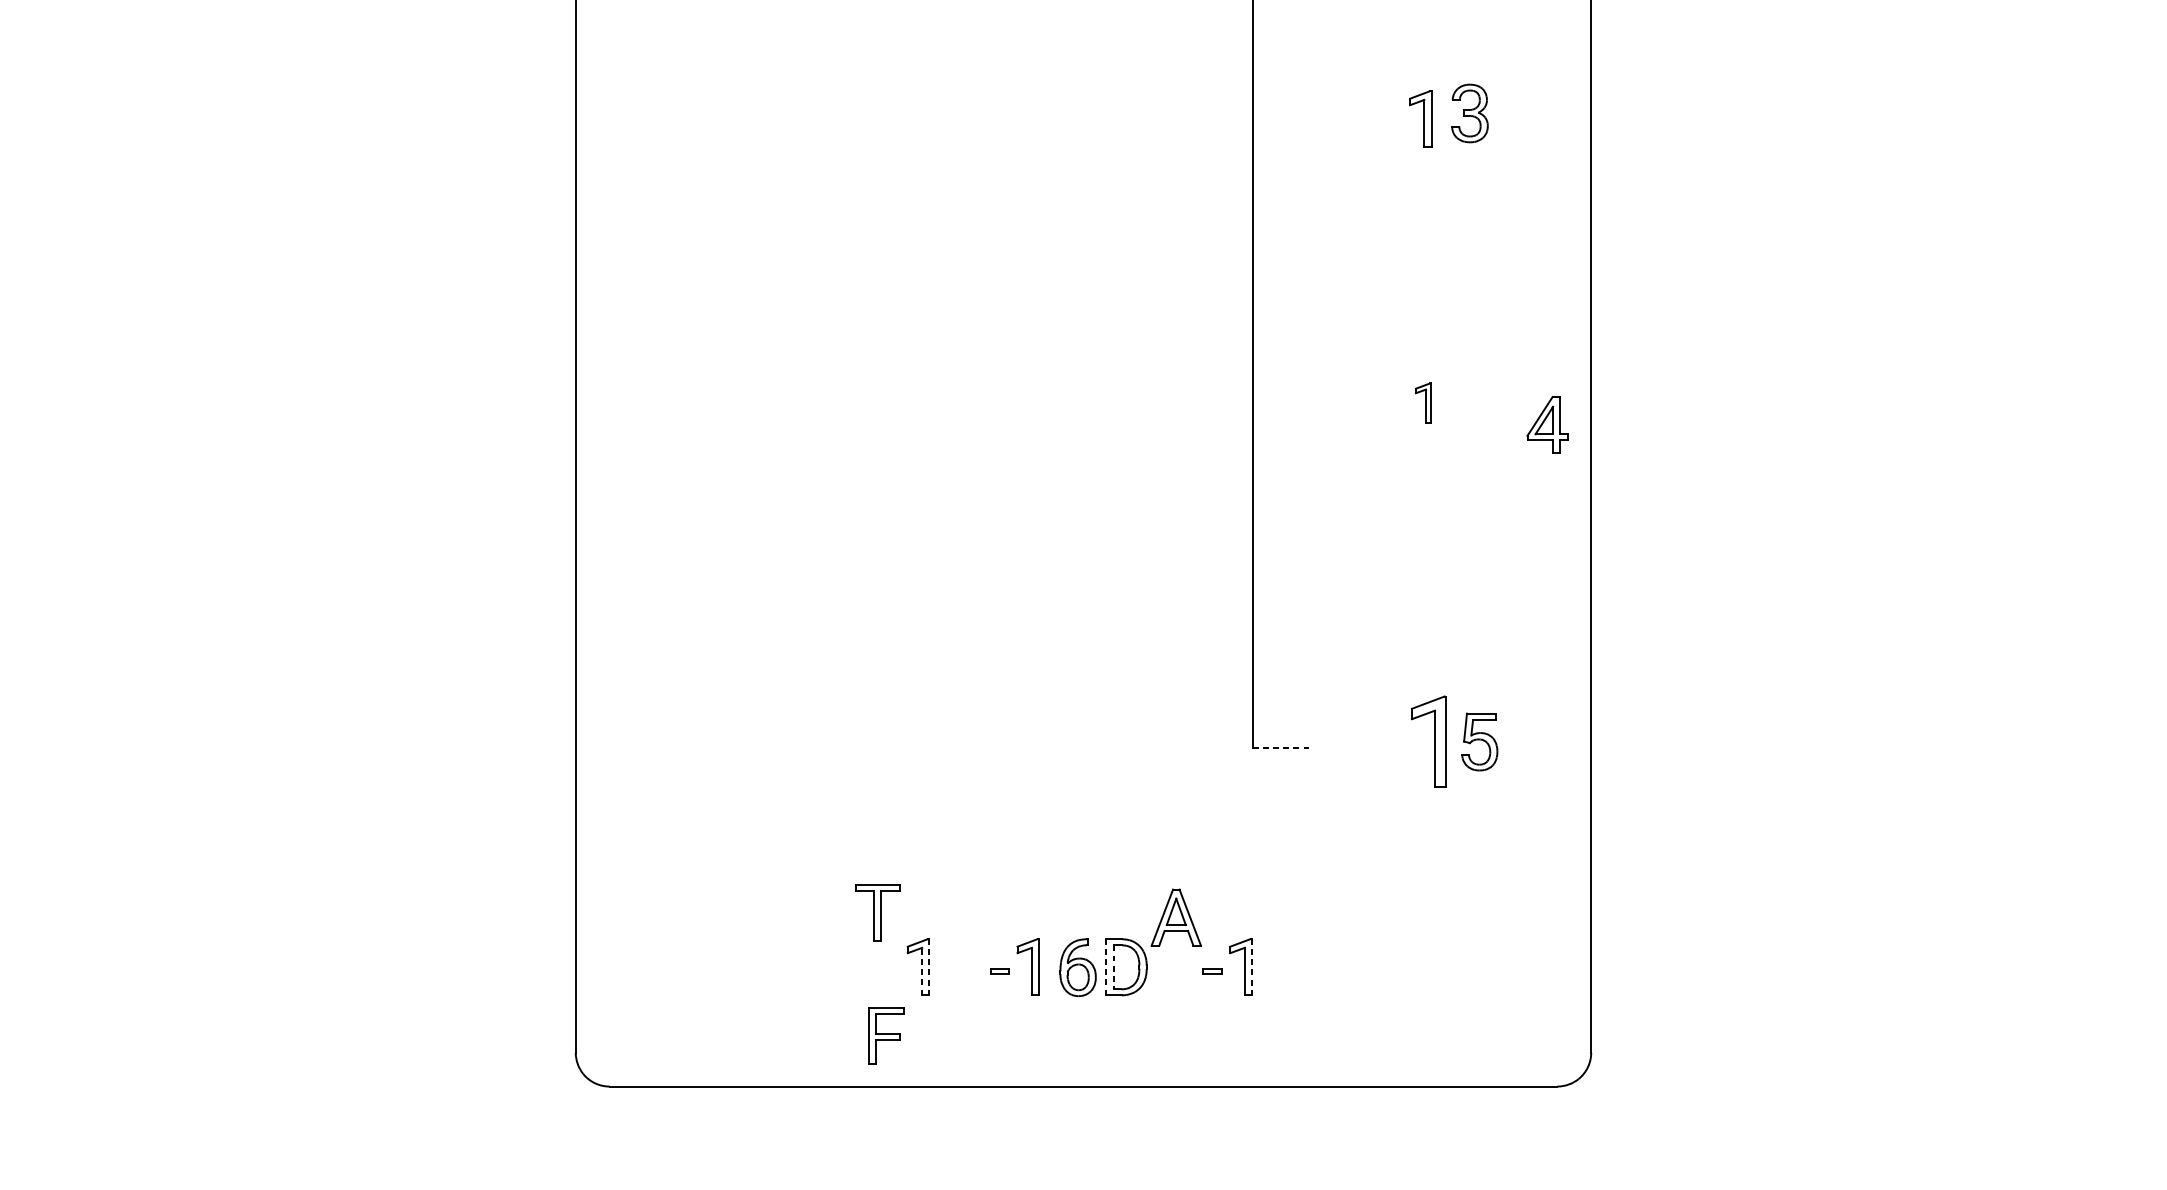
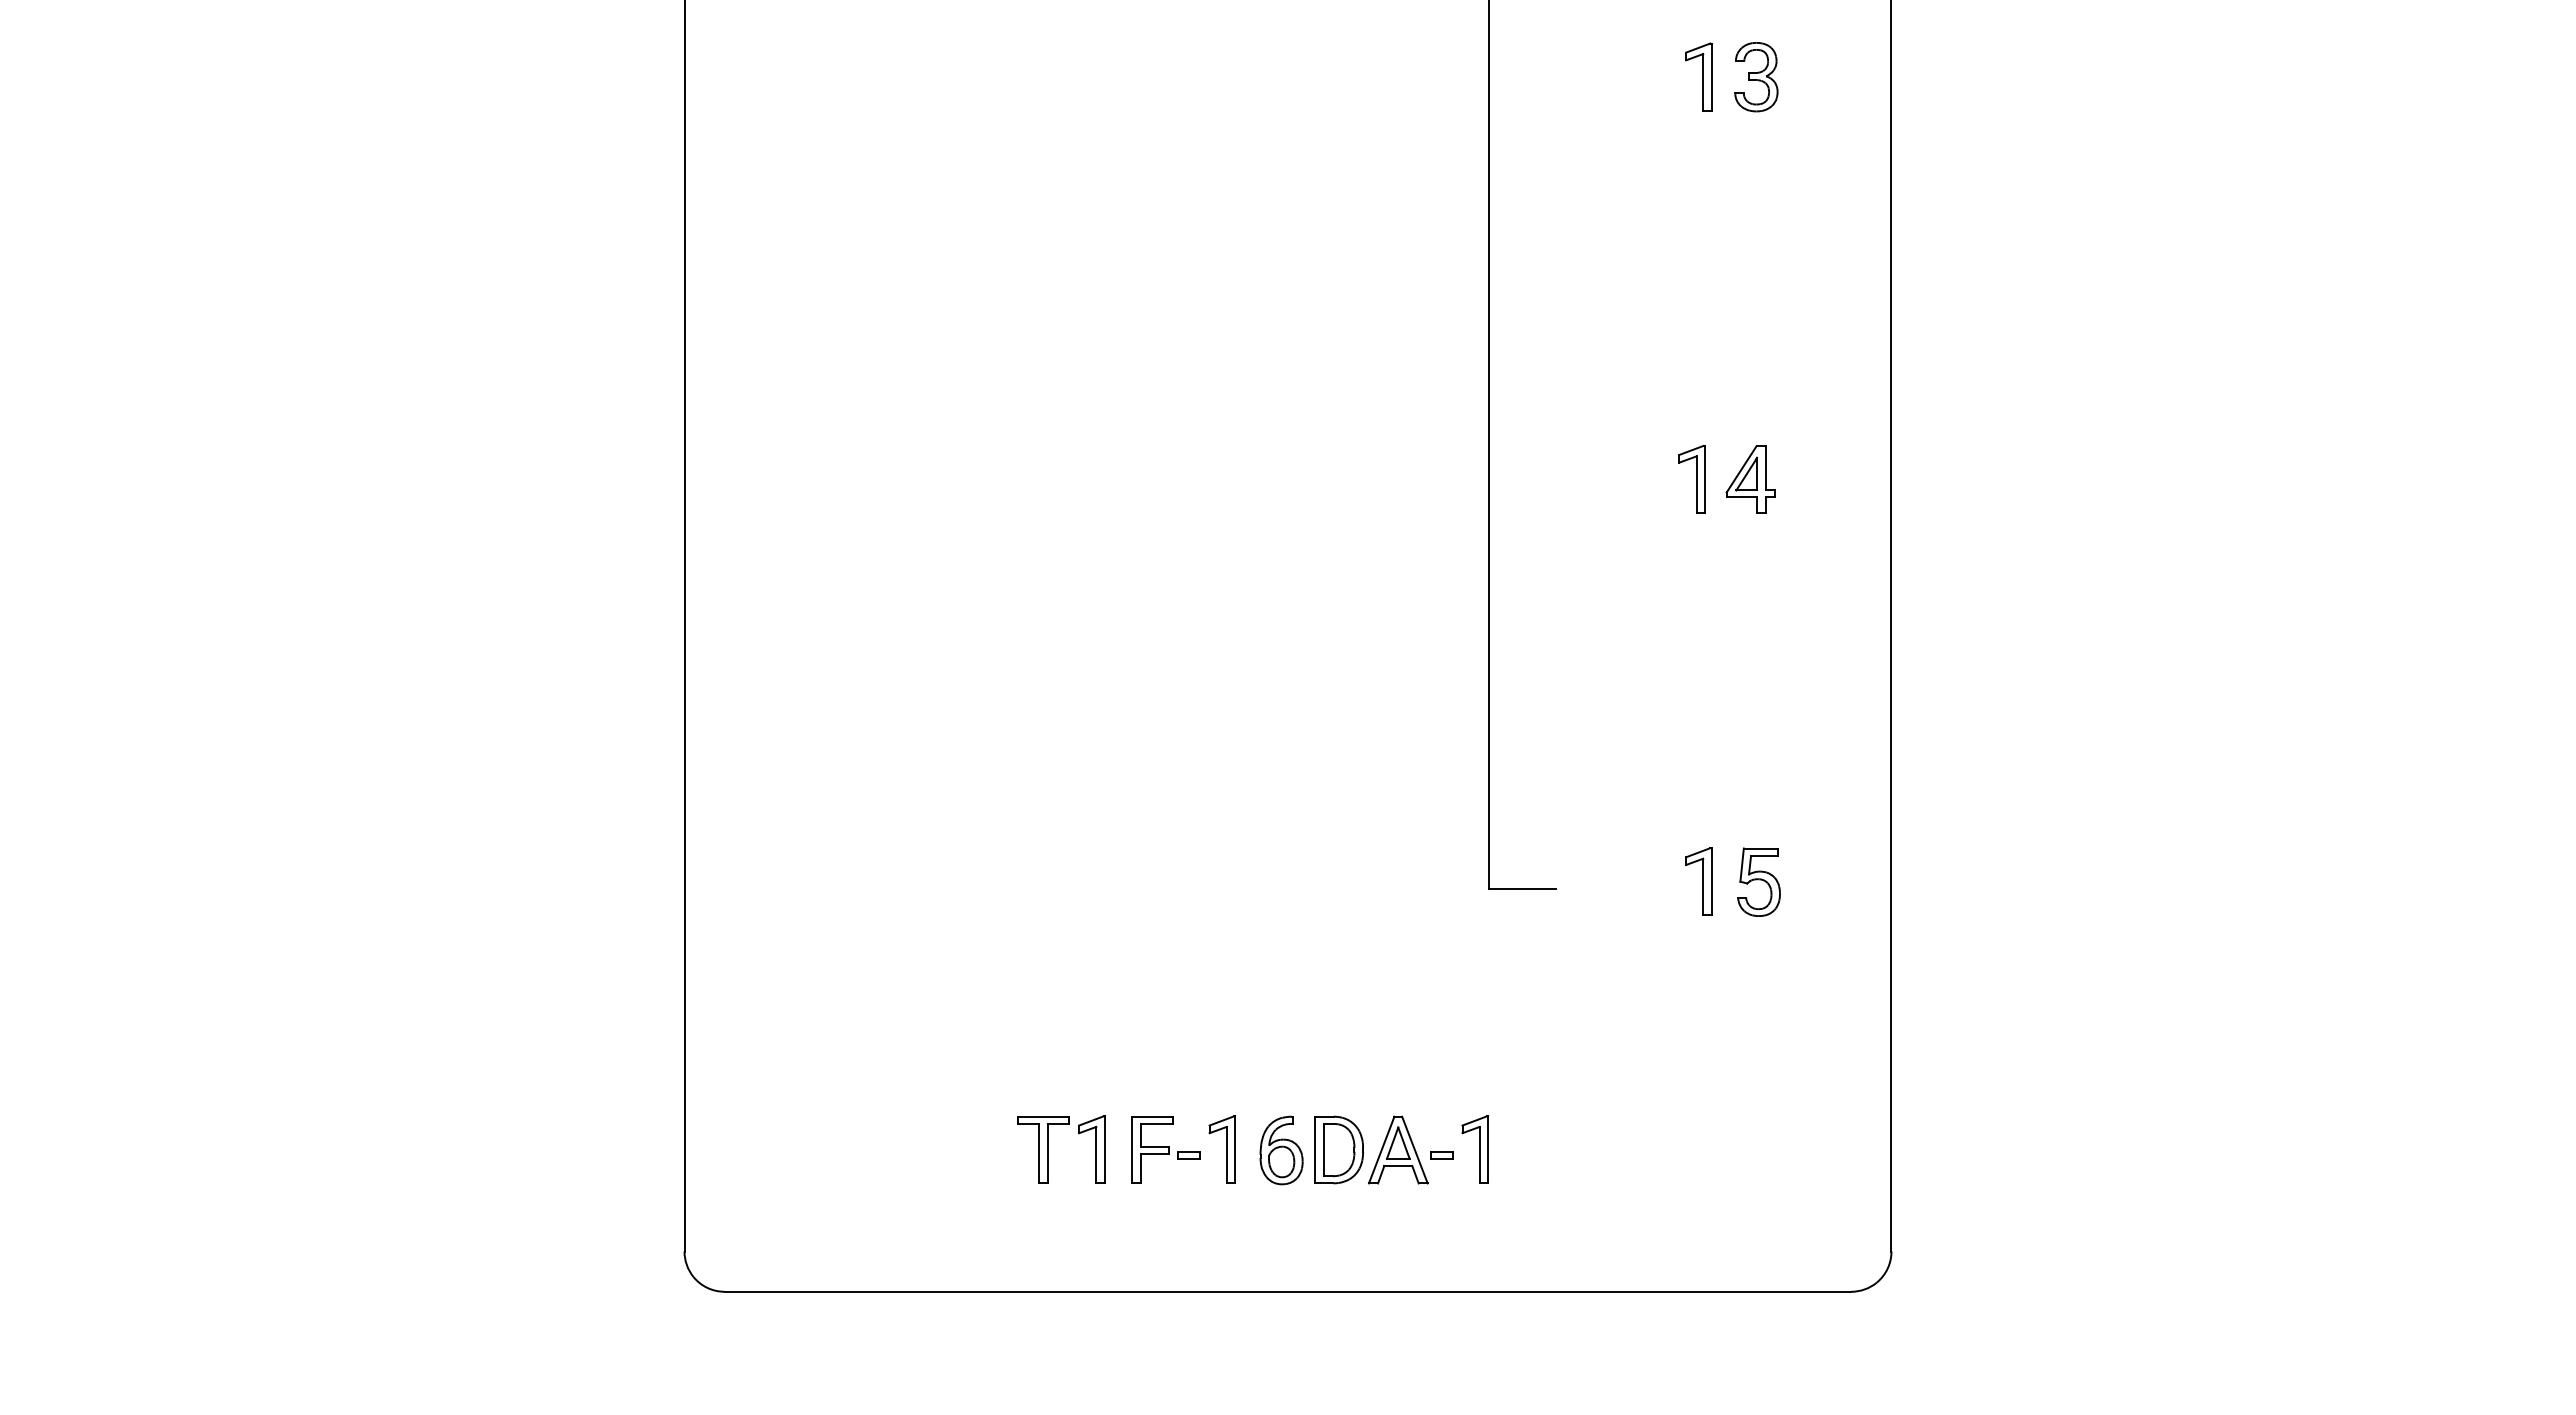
part: (1470, 113) -> (1756, 77), moved
part: (1420, 118) -> (1698, 76), moved
part: (1422, 403) -> (1691, 479), size x1.43
part: (1547, 425) -> (1750, 479), moved
part: (1428, 741) -> (1698, 881), size x0.62
line: (1280, 748) -> (1522, 889), dashed -> solid
part: (877, 912) -> (1043, 1149), moved
part: (1176, 917) -> (1398, 1149), moved
line: (929, 966) -> (1104, 1149), dashed -> solid
line: (1105, 966) -> (1314, 1149), dashed -> solid
line: (1252, 966) -> (1488, 1149), dashed -> solid
line: (1113, 967) -> (1323, 1150), dashed -> solid
line: (922, 971) -> (1096, 1154), dashed -> solid
part: (886, 1035) -> (1152, 1149), moved

